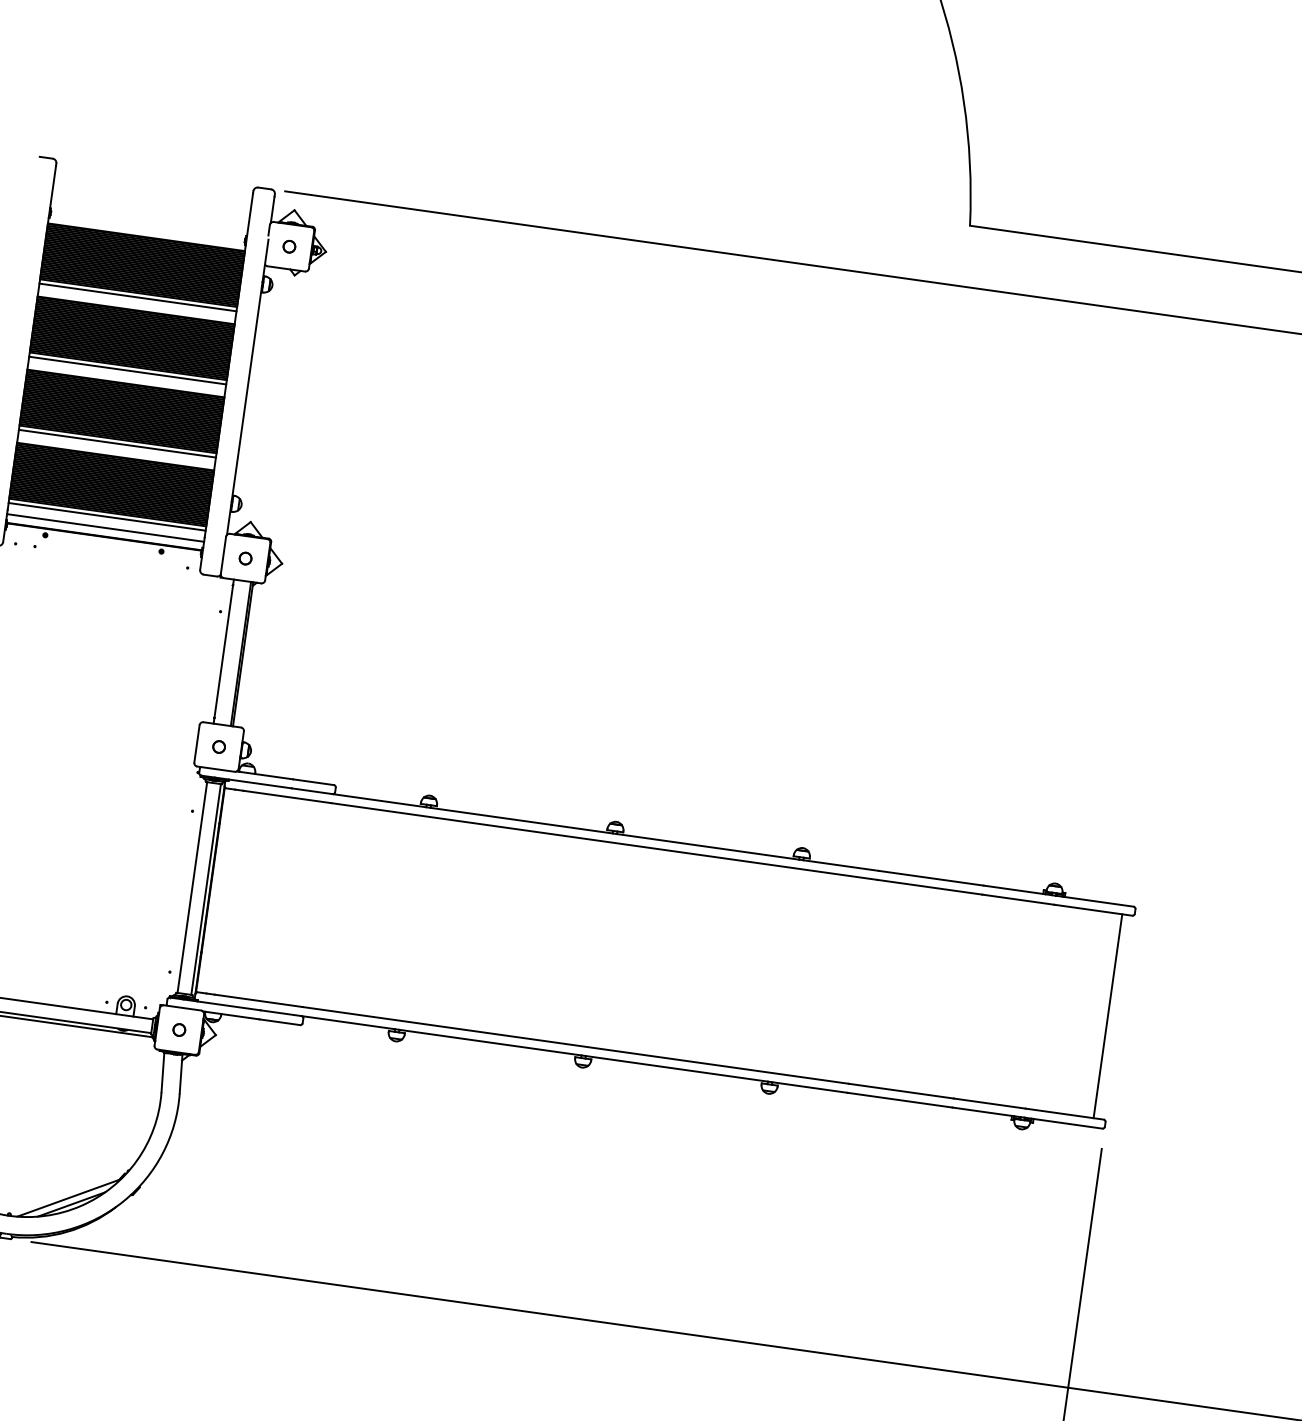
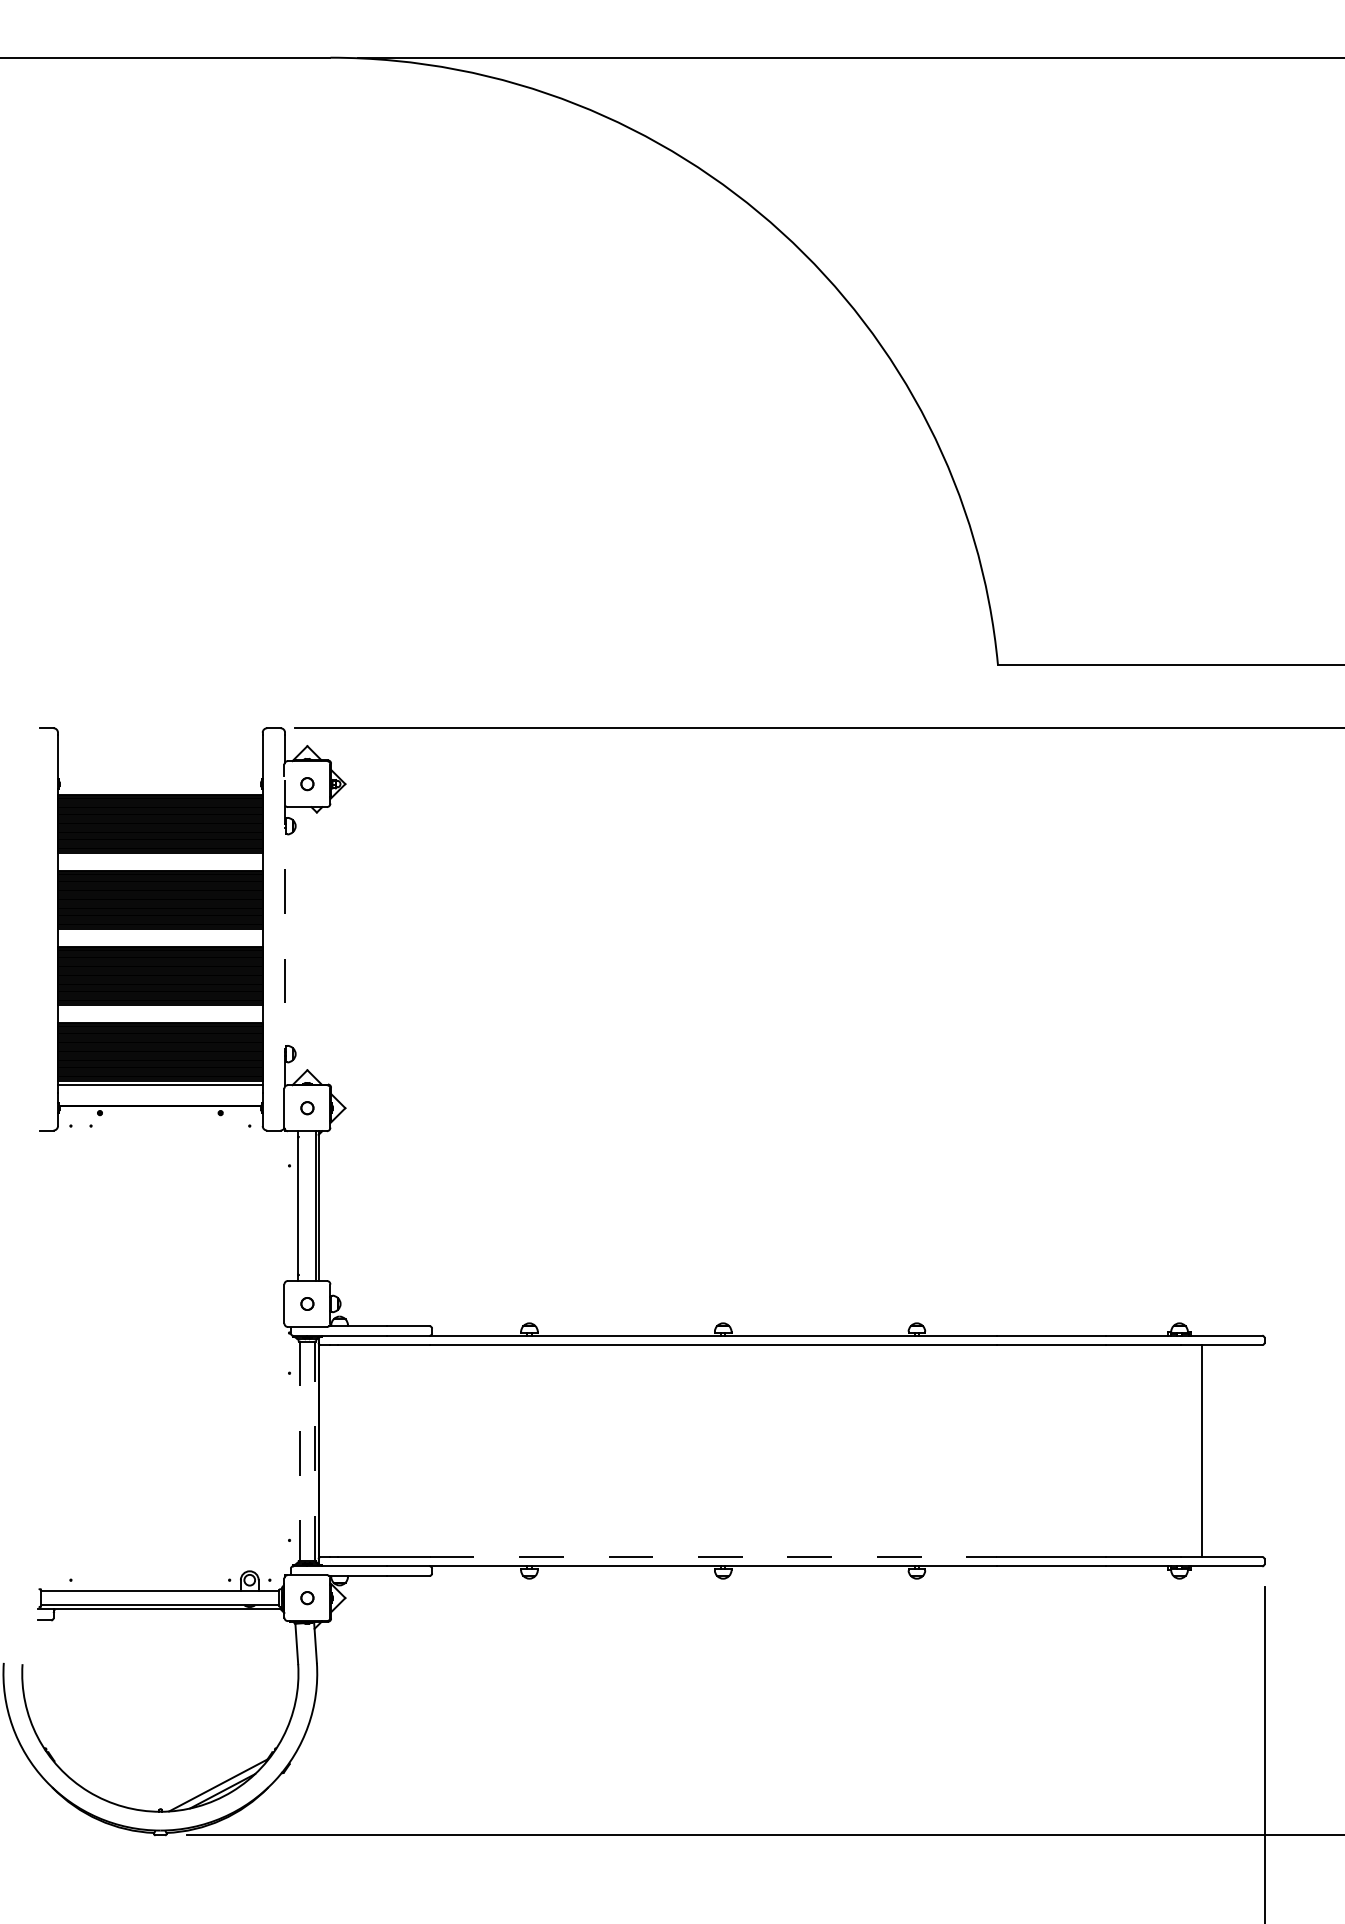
line: (138, 297) -> (160, 857), removed
line: (127, 370) -> (160, 933), removed
line: (248, 387) -> (285, 933), solid -> dashed
line: (117, 443) -> (160, 1009), removed
line: (105, 528) -> (160, 1097), removed
line: (192, 888) -> (300, 1451), solid -> dashed
line: (206, 888) -> (314, 1450), solid -> dashed
line: (1107, 1015) -> (1201, 1450), moved
line: (575, 1044) -> (713, 1556), solid -> dashed

